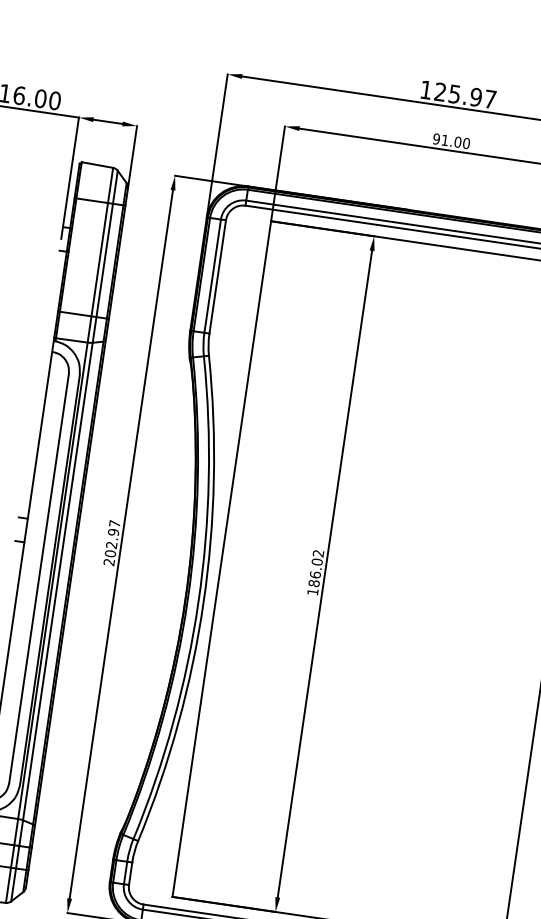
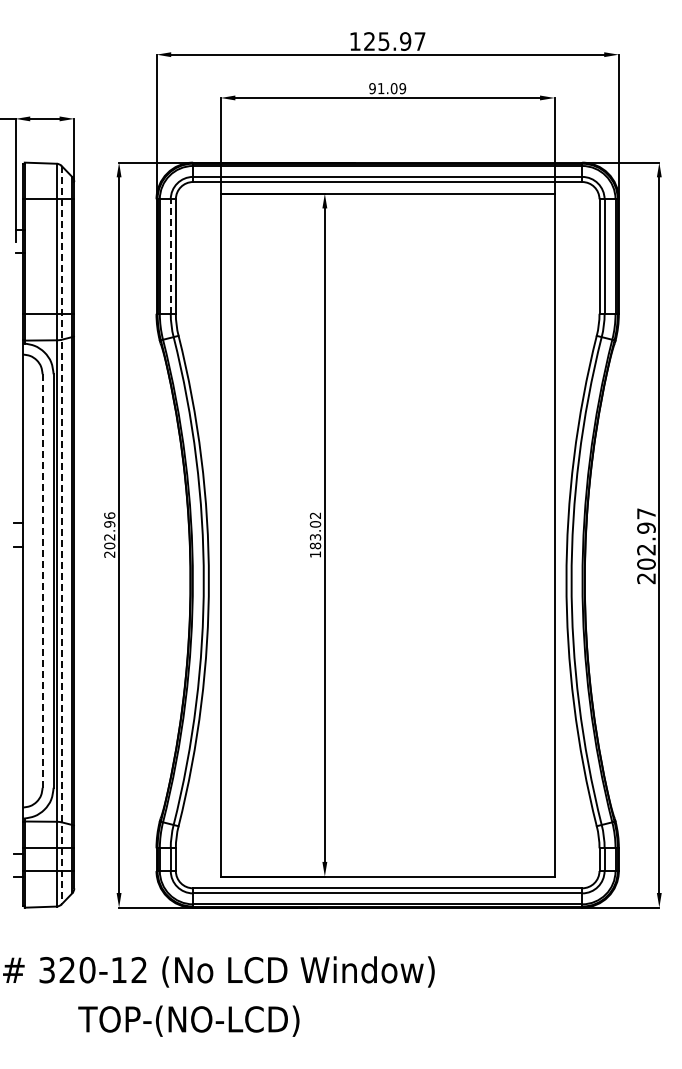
text: (466, 143) -> (402, 88), 91.00 -> 91.09
line: (212, 276) -> (170, 256), solid -> dashed
text: (114, 523) -> (109, 515), 202.97 -> 202.96
line: (64, 536) -> (61, 535), solid -> dashed
text: (315, 574) -> (315, 536), 186.02 -> 183.02
line: (38, 579) -> (42, 581), solid -> dashed

